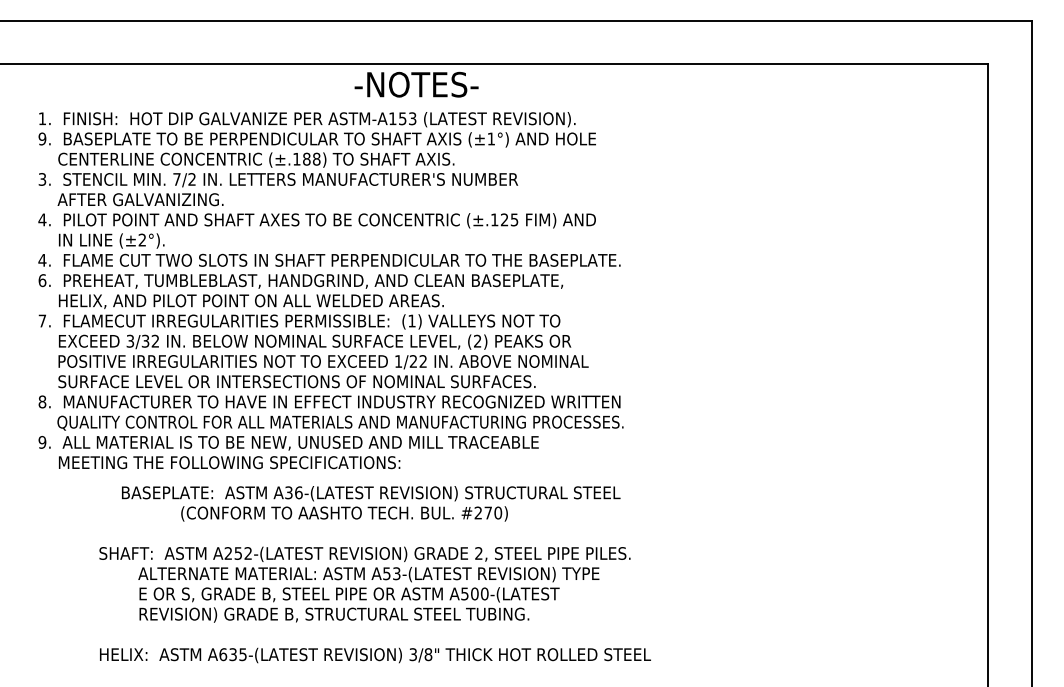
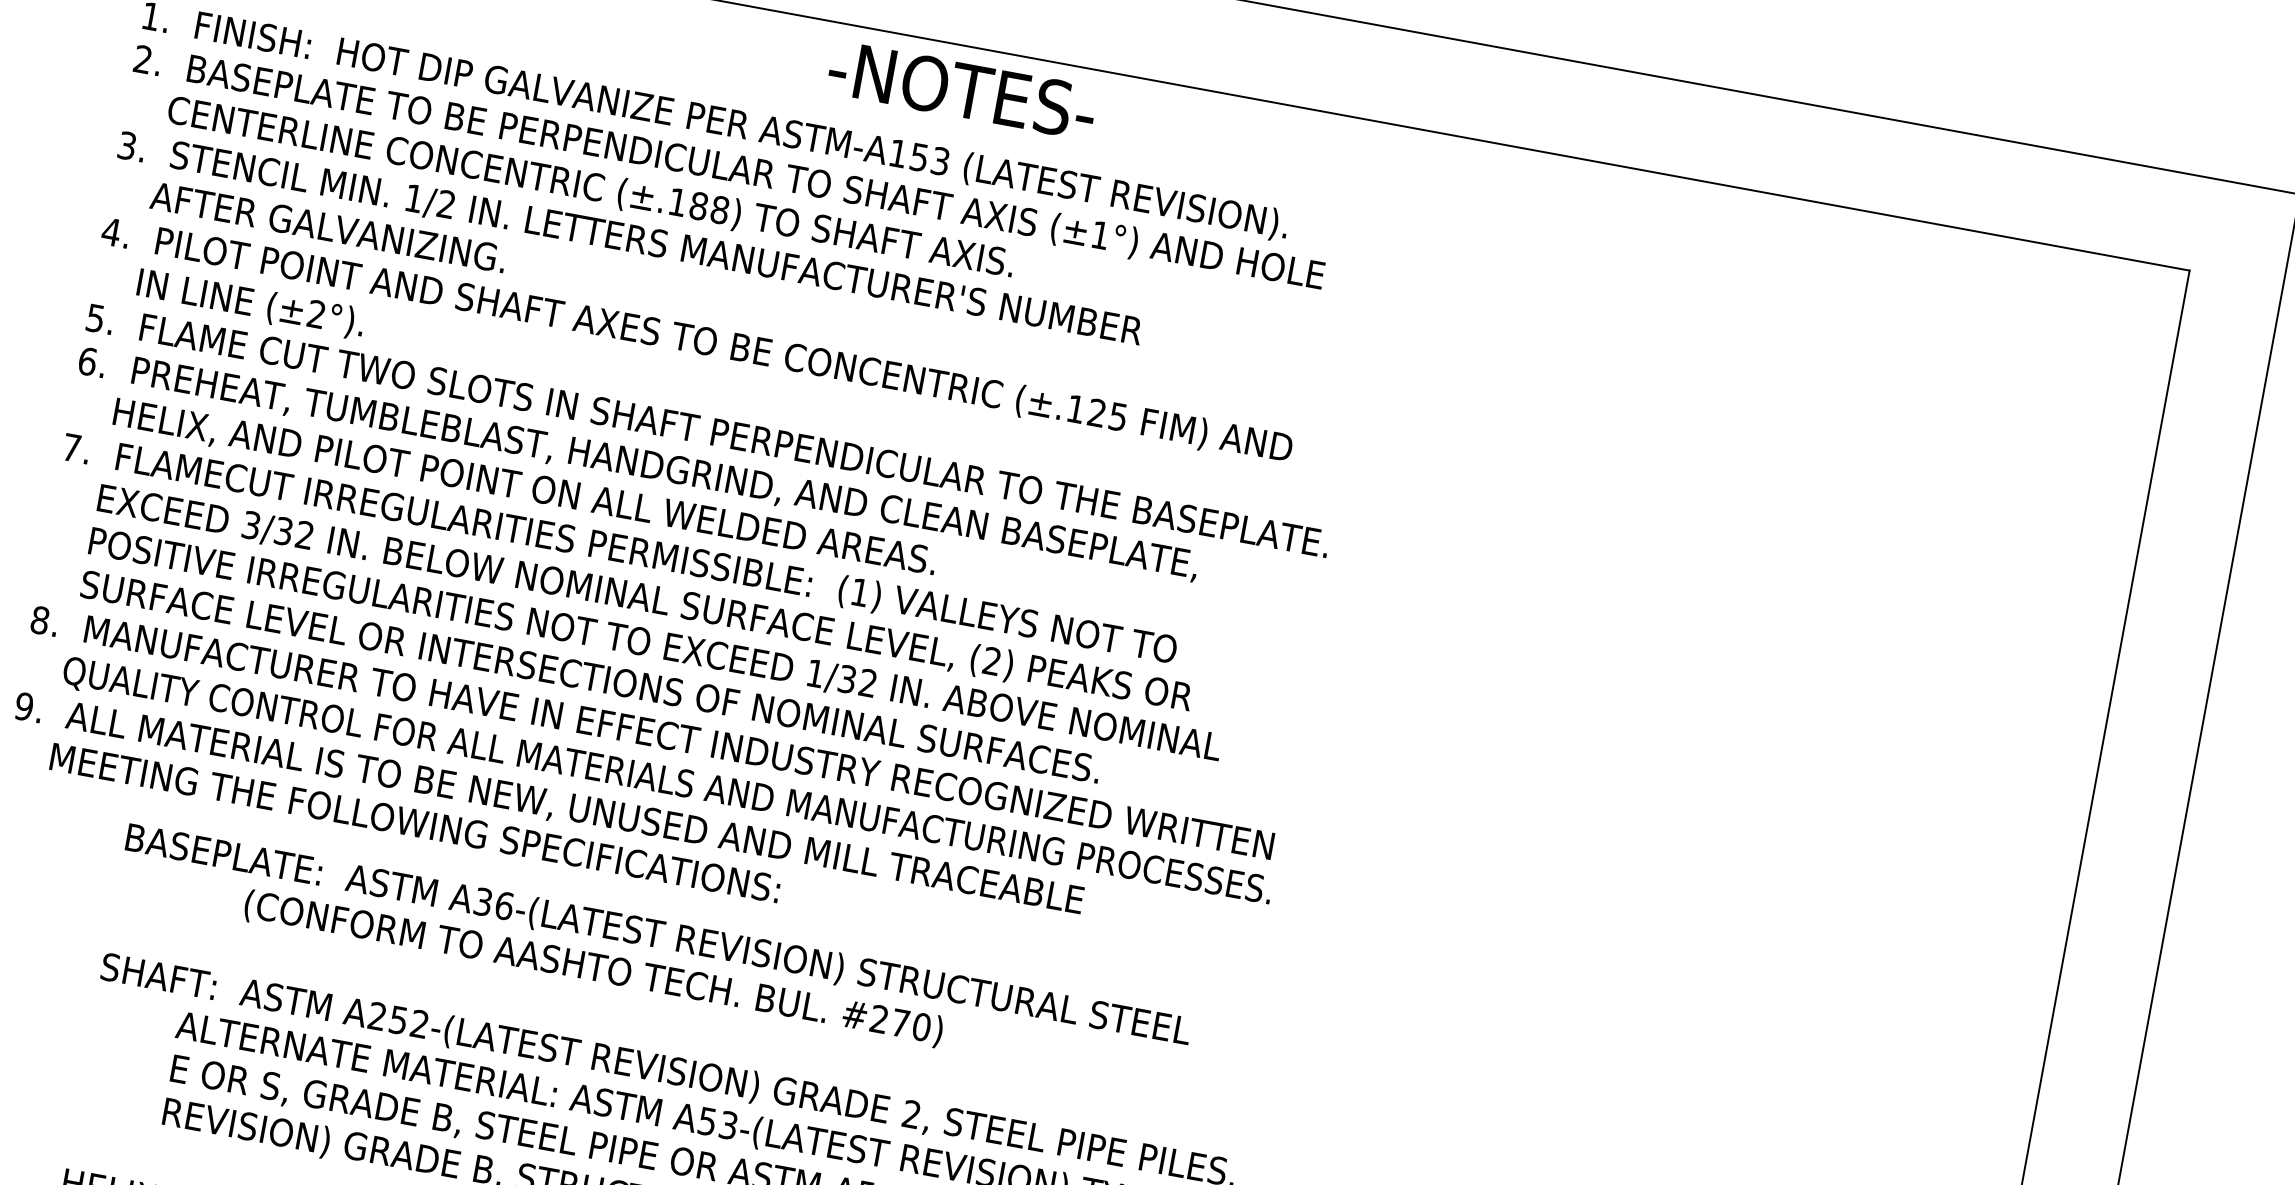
text: (42, 138) -> (143, 58), 9. -> 2.
text: (176, 179) -> (413, 198), 7/2 -> 1/2
text: (42, 260) -> (95, 318), 4. -> 5.
text: (413, 361) -> (847, 679), 1/22 -> 1/32
text: (371, 503) -> (655, 957), moved

